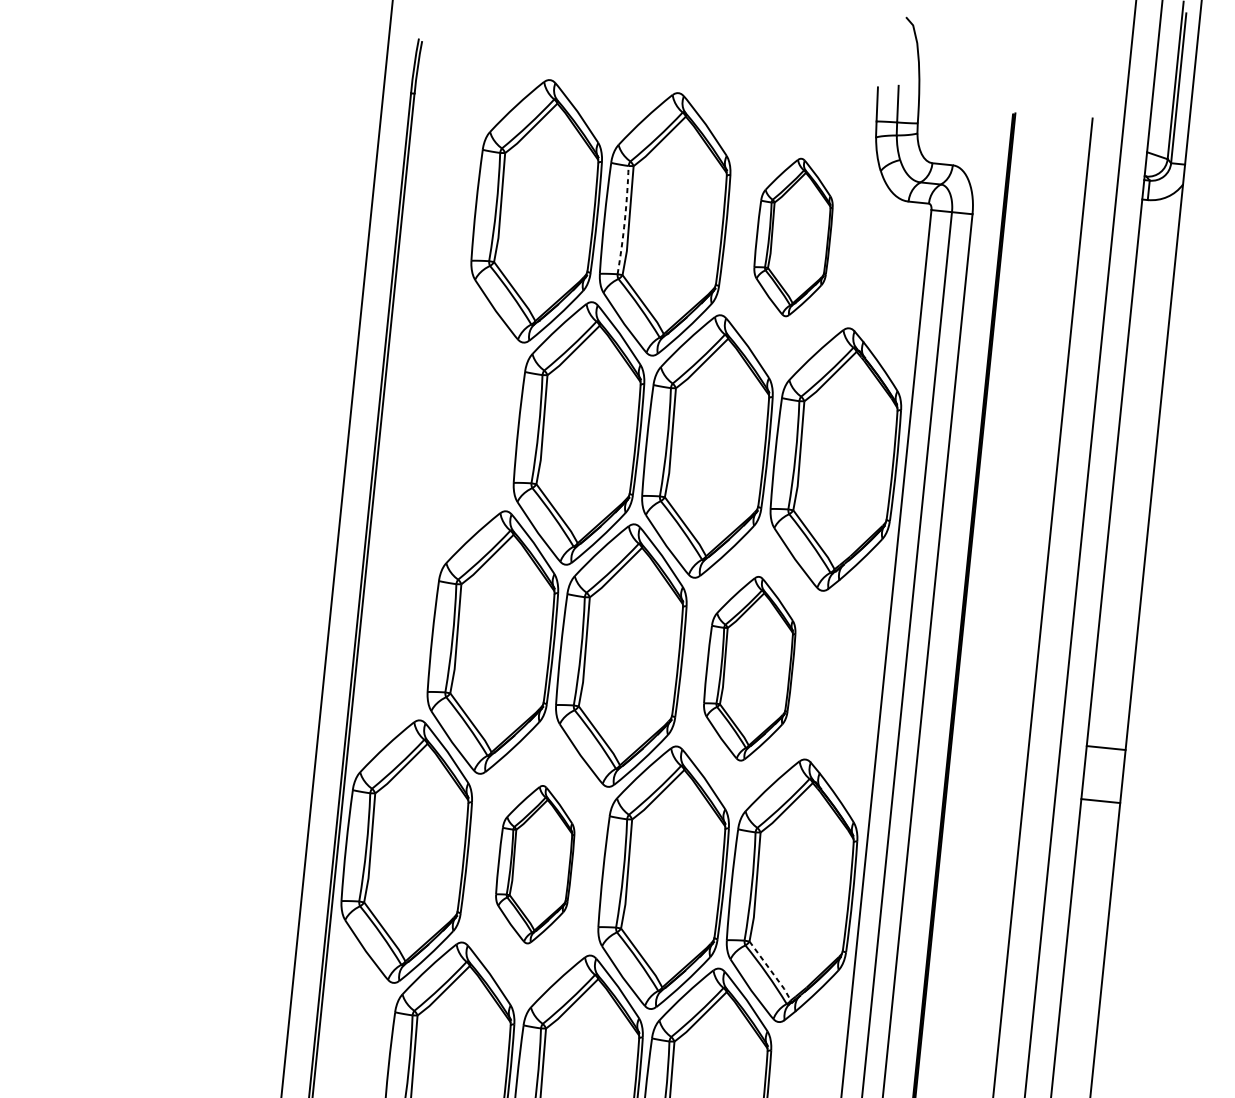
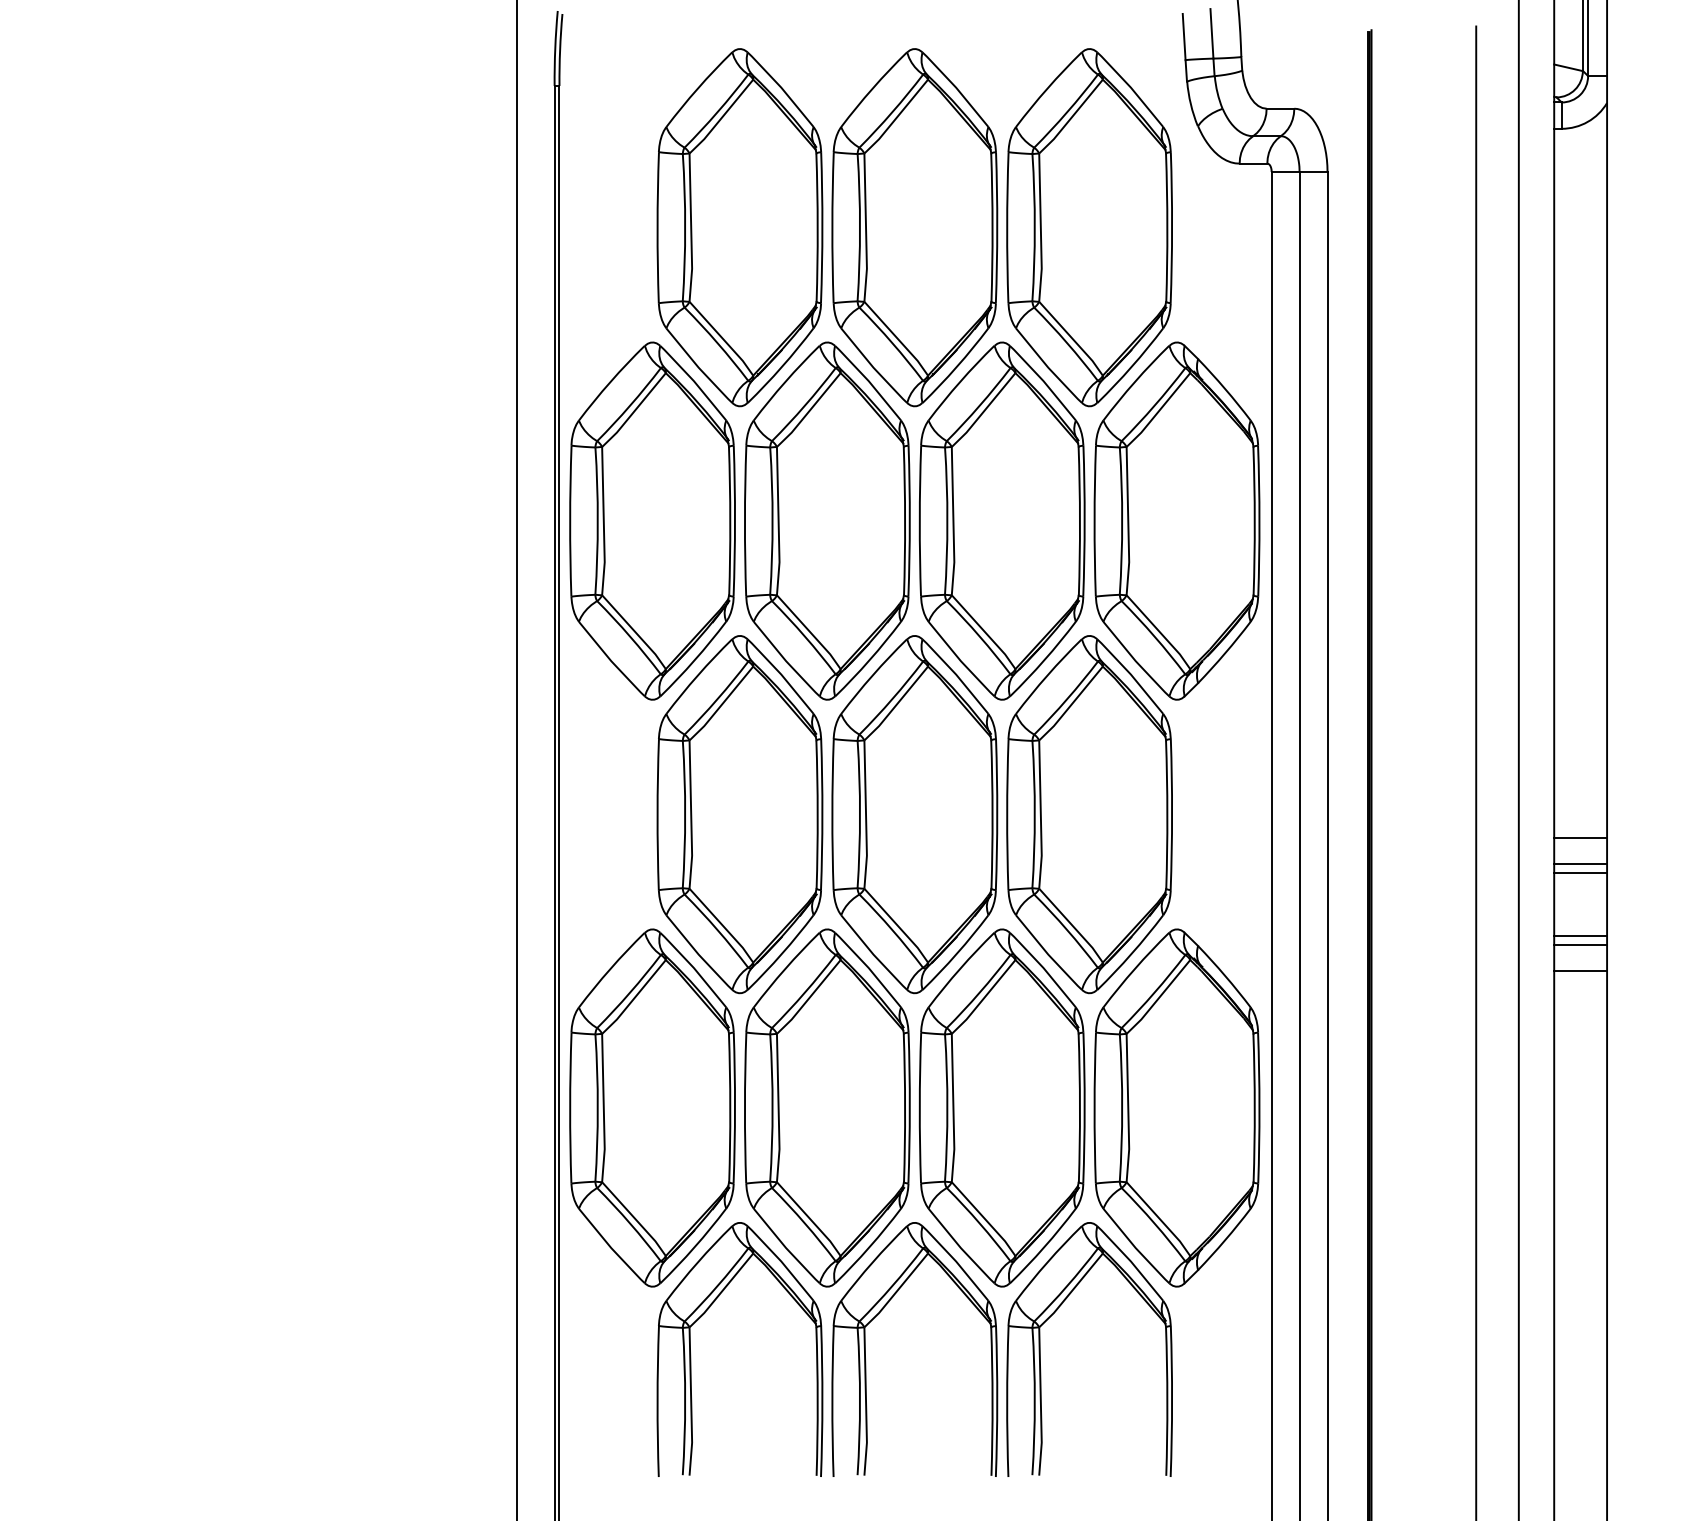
arc: (625, 220) -> (860, 227), dashed -> solid
part: (793, 237) -> (1089, 227), size x1.67
part: (450, 419) -> (652, 520), added
part: (749, 668) -> (1089, 814), size x1.43
line: (1108, 722) -> (1580, 837), added
line: (1106, 741) -> (1580, 864), added
line: (1101, 794) -> (1580, 936), added
line: (1098, 820) -> (1580, 971), added
part: (535, 864) -> (827, 1107), size x1.67
line: (770, 971) -> (1159, 1219), dashed -> solid

